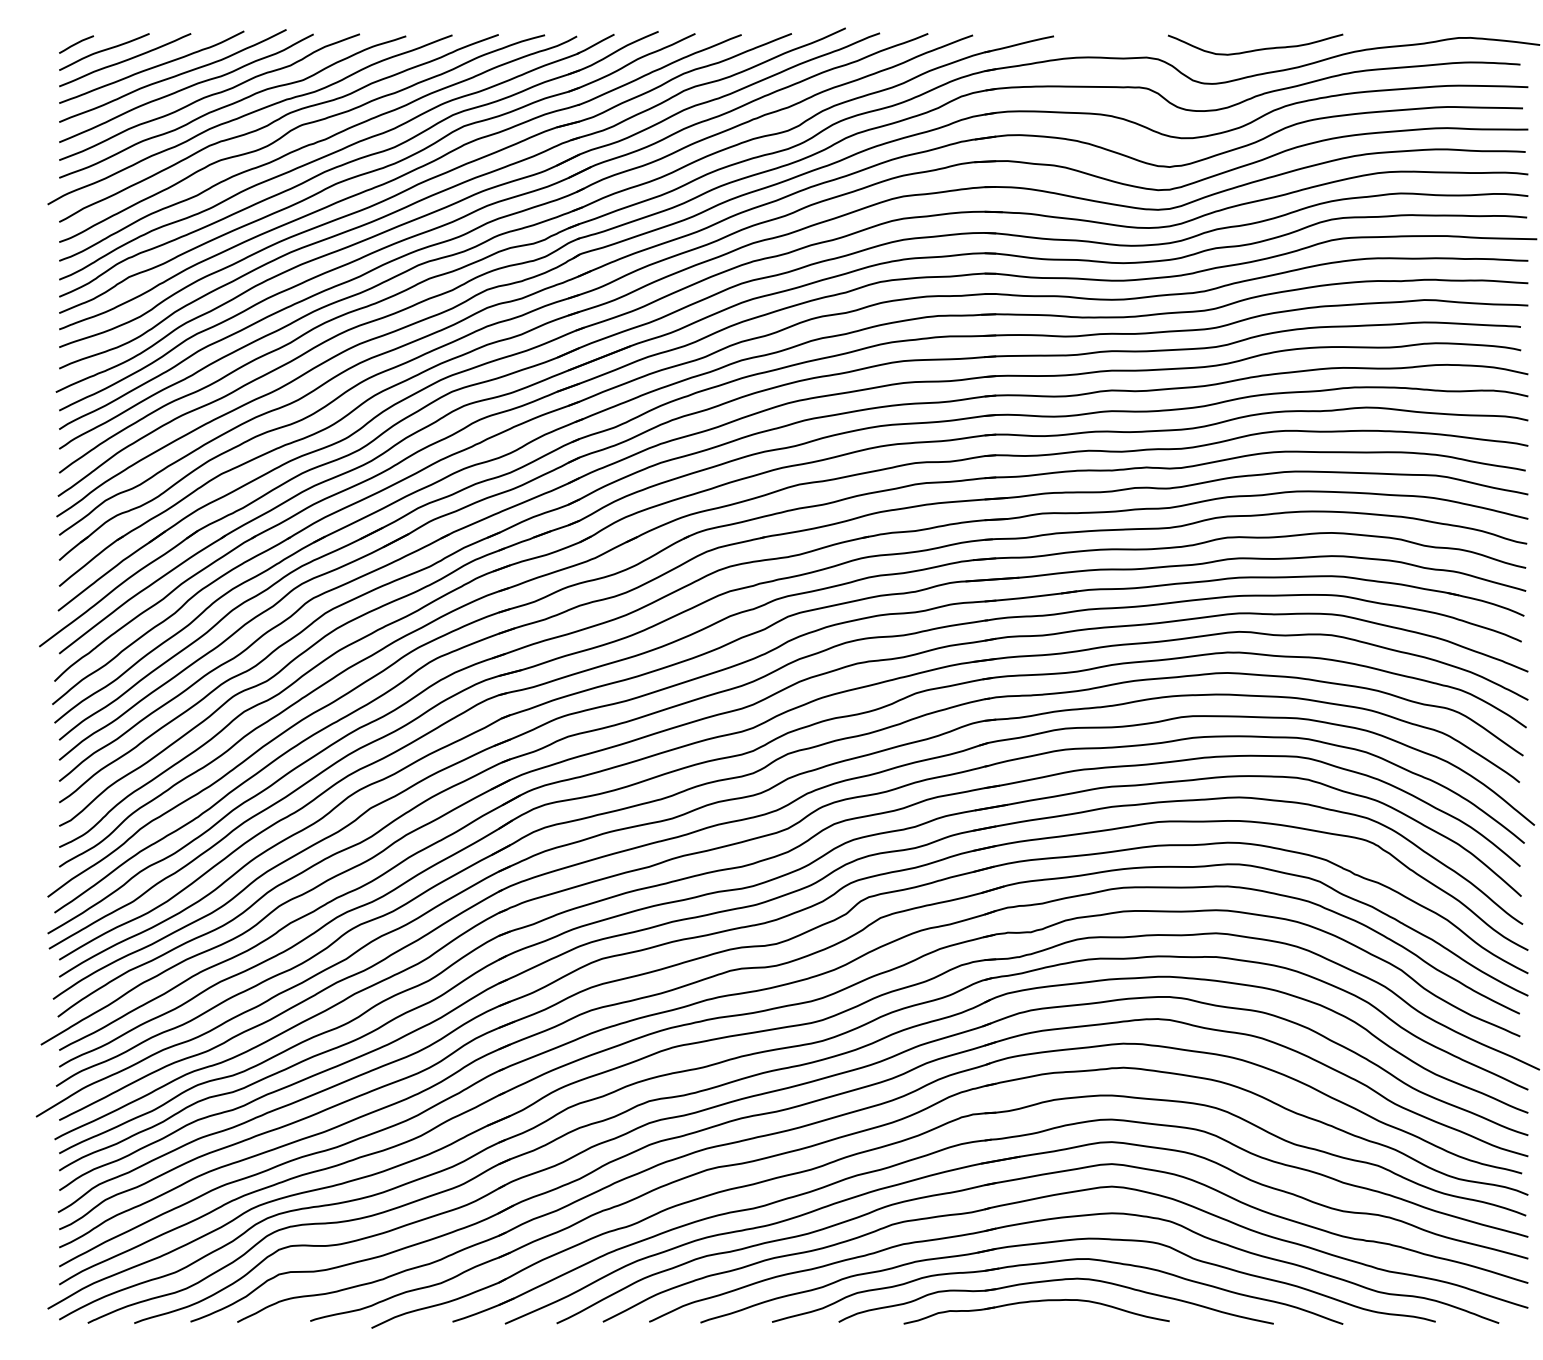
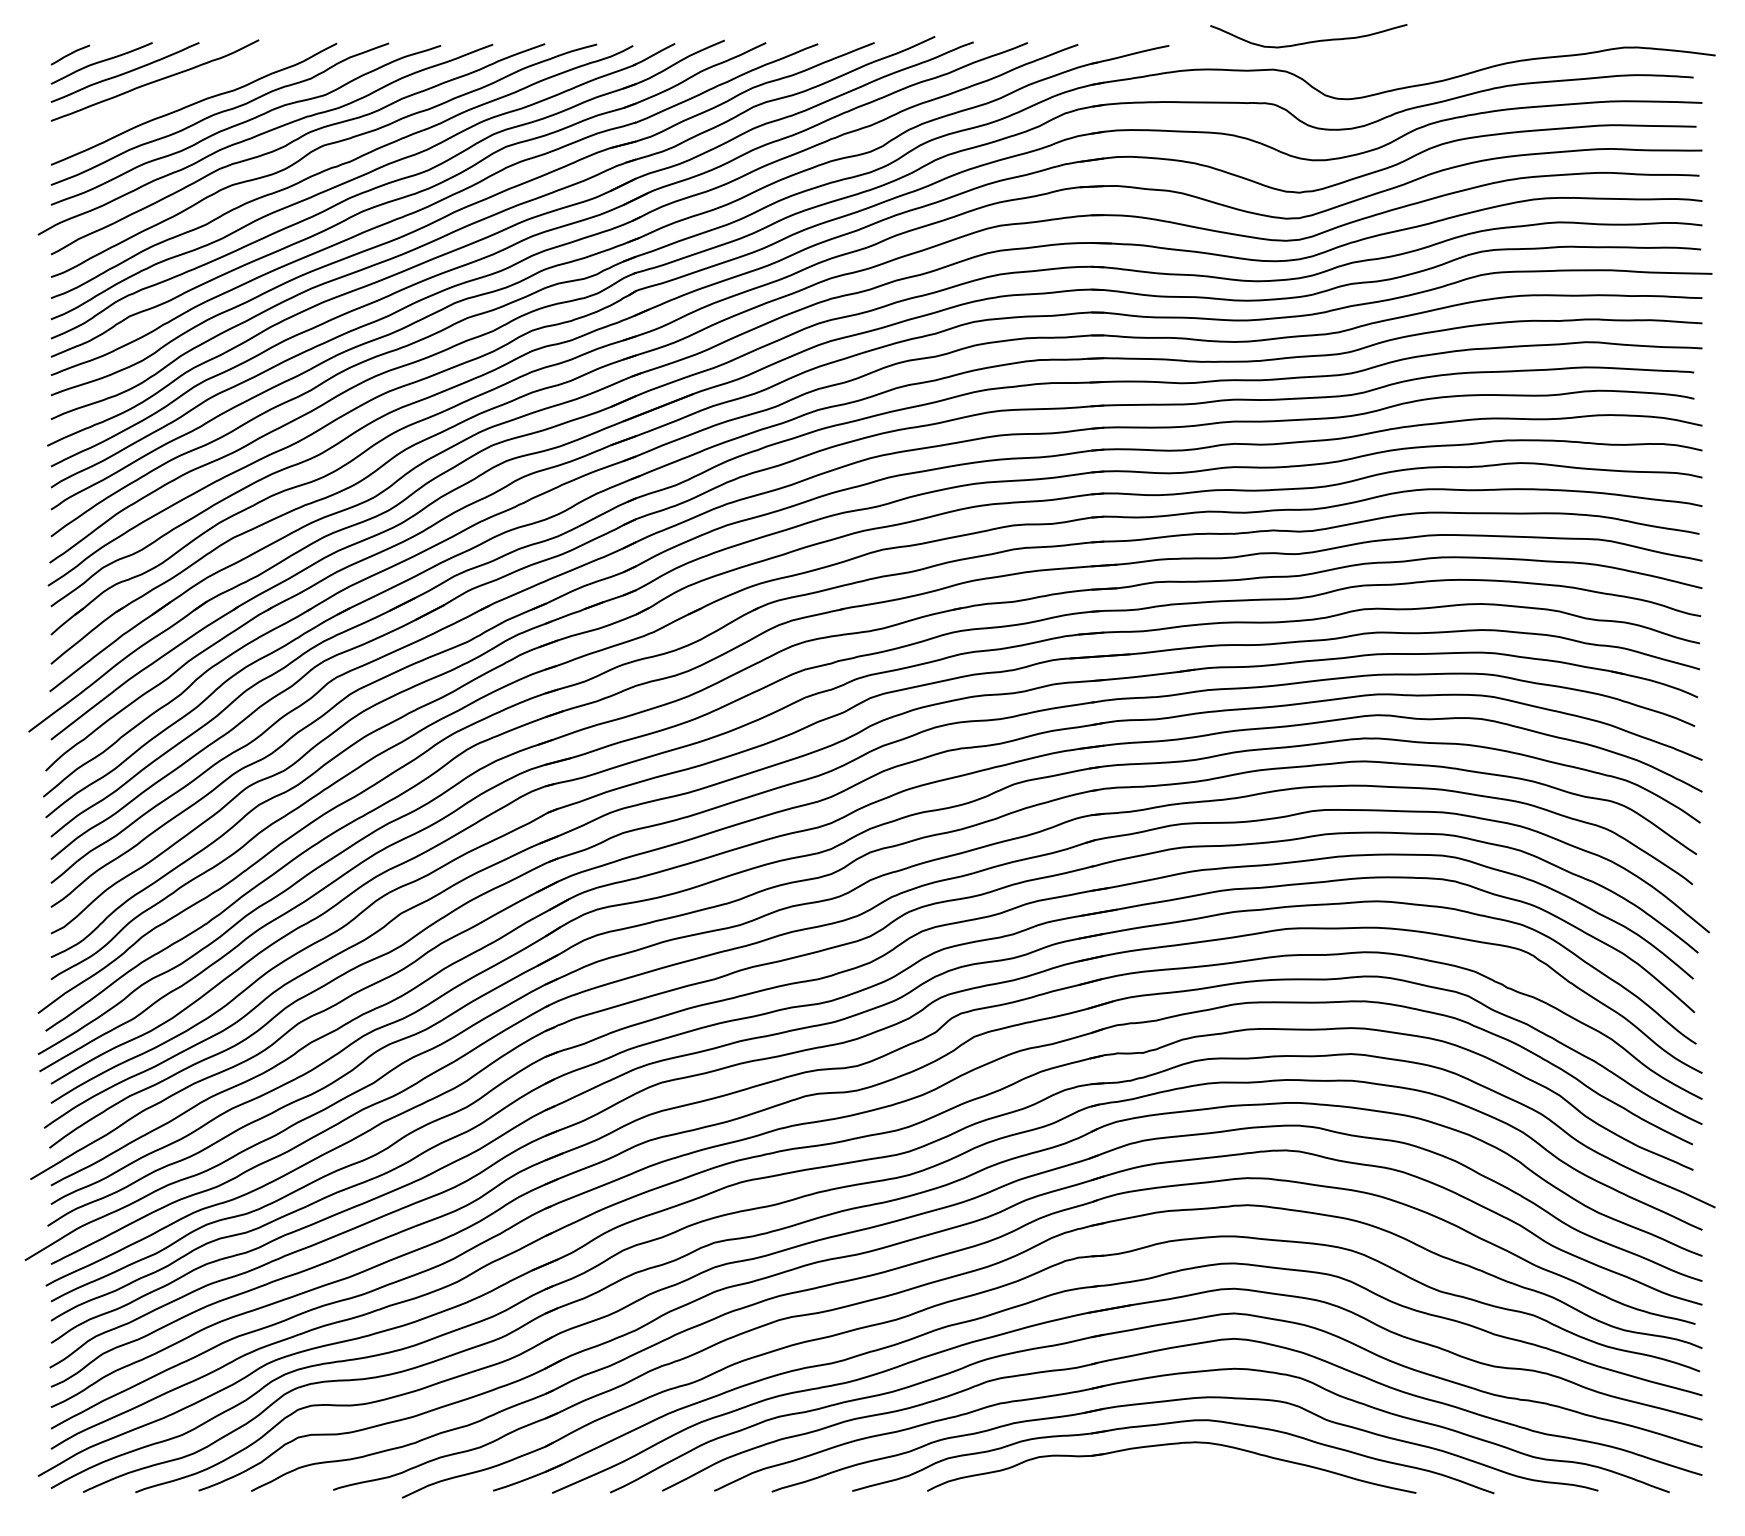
curve: (1255, 49) -> (1308, 41), moved
curve: (172, 76) -> (178, 90), removed
part: (1036, 1301) -> (1149, 1468), removed

